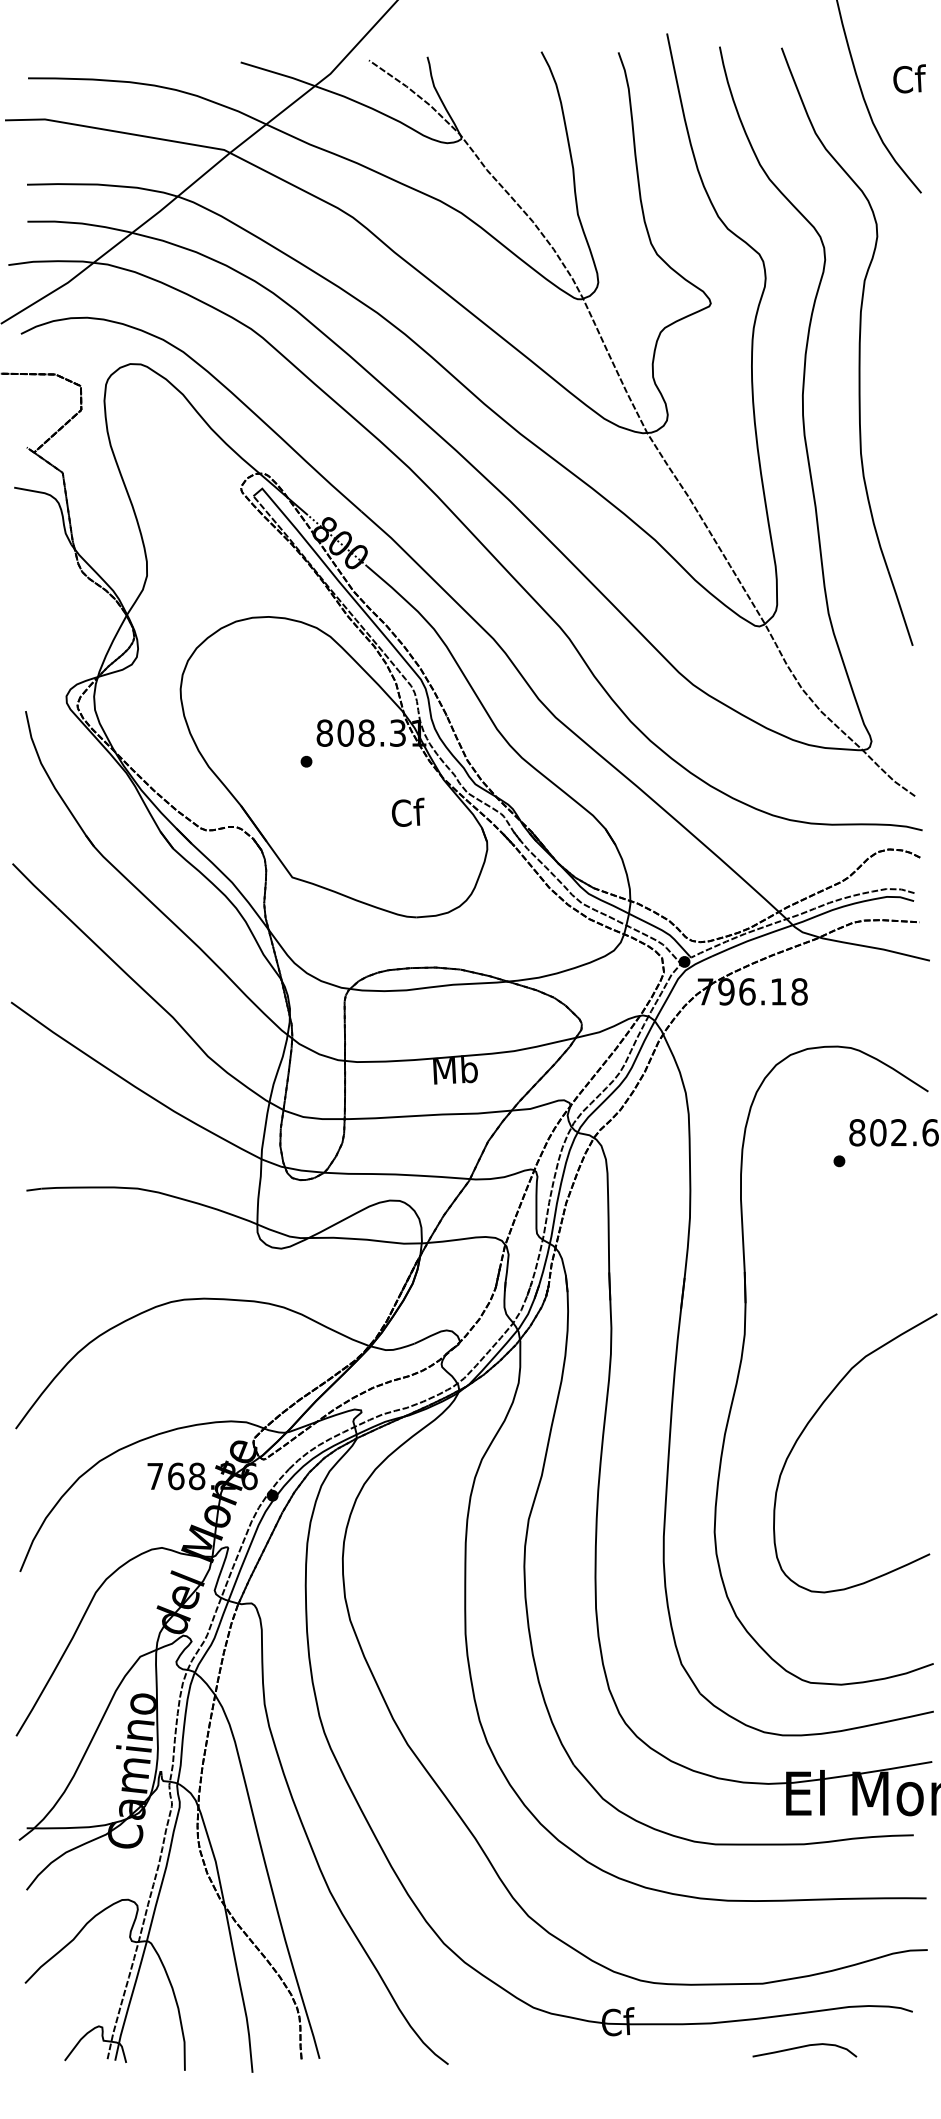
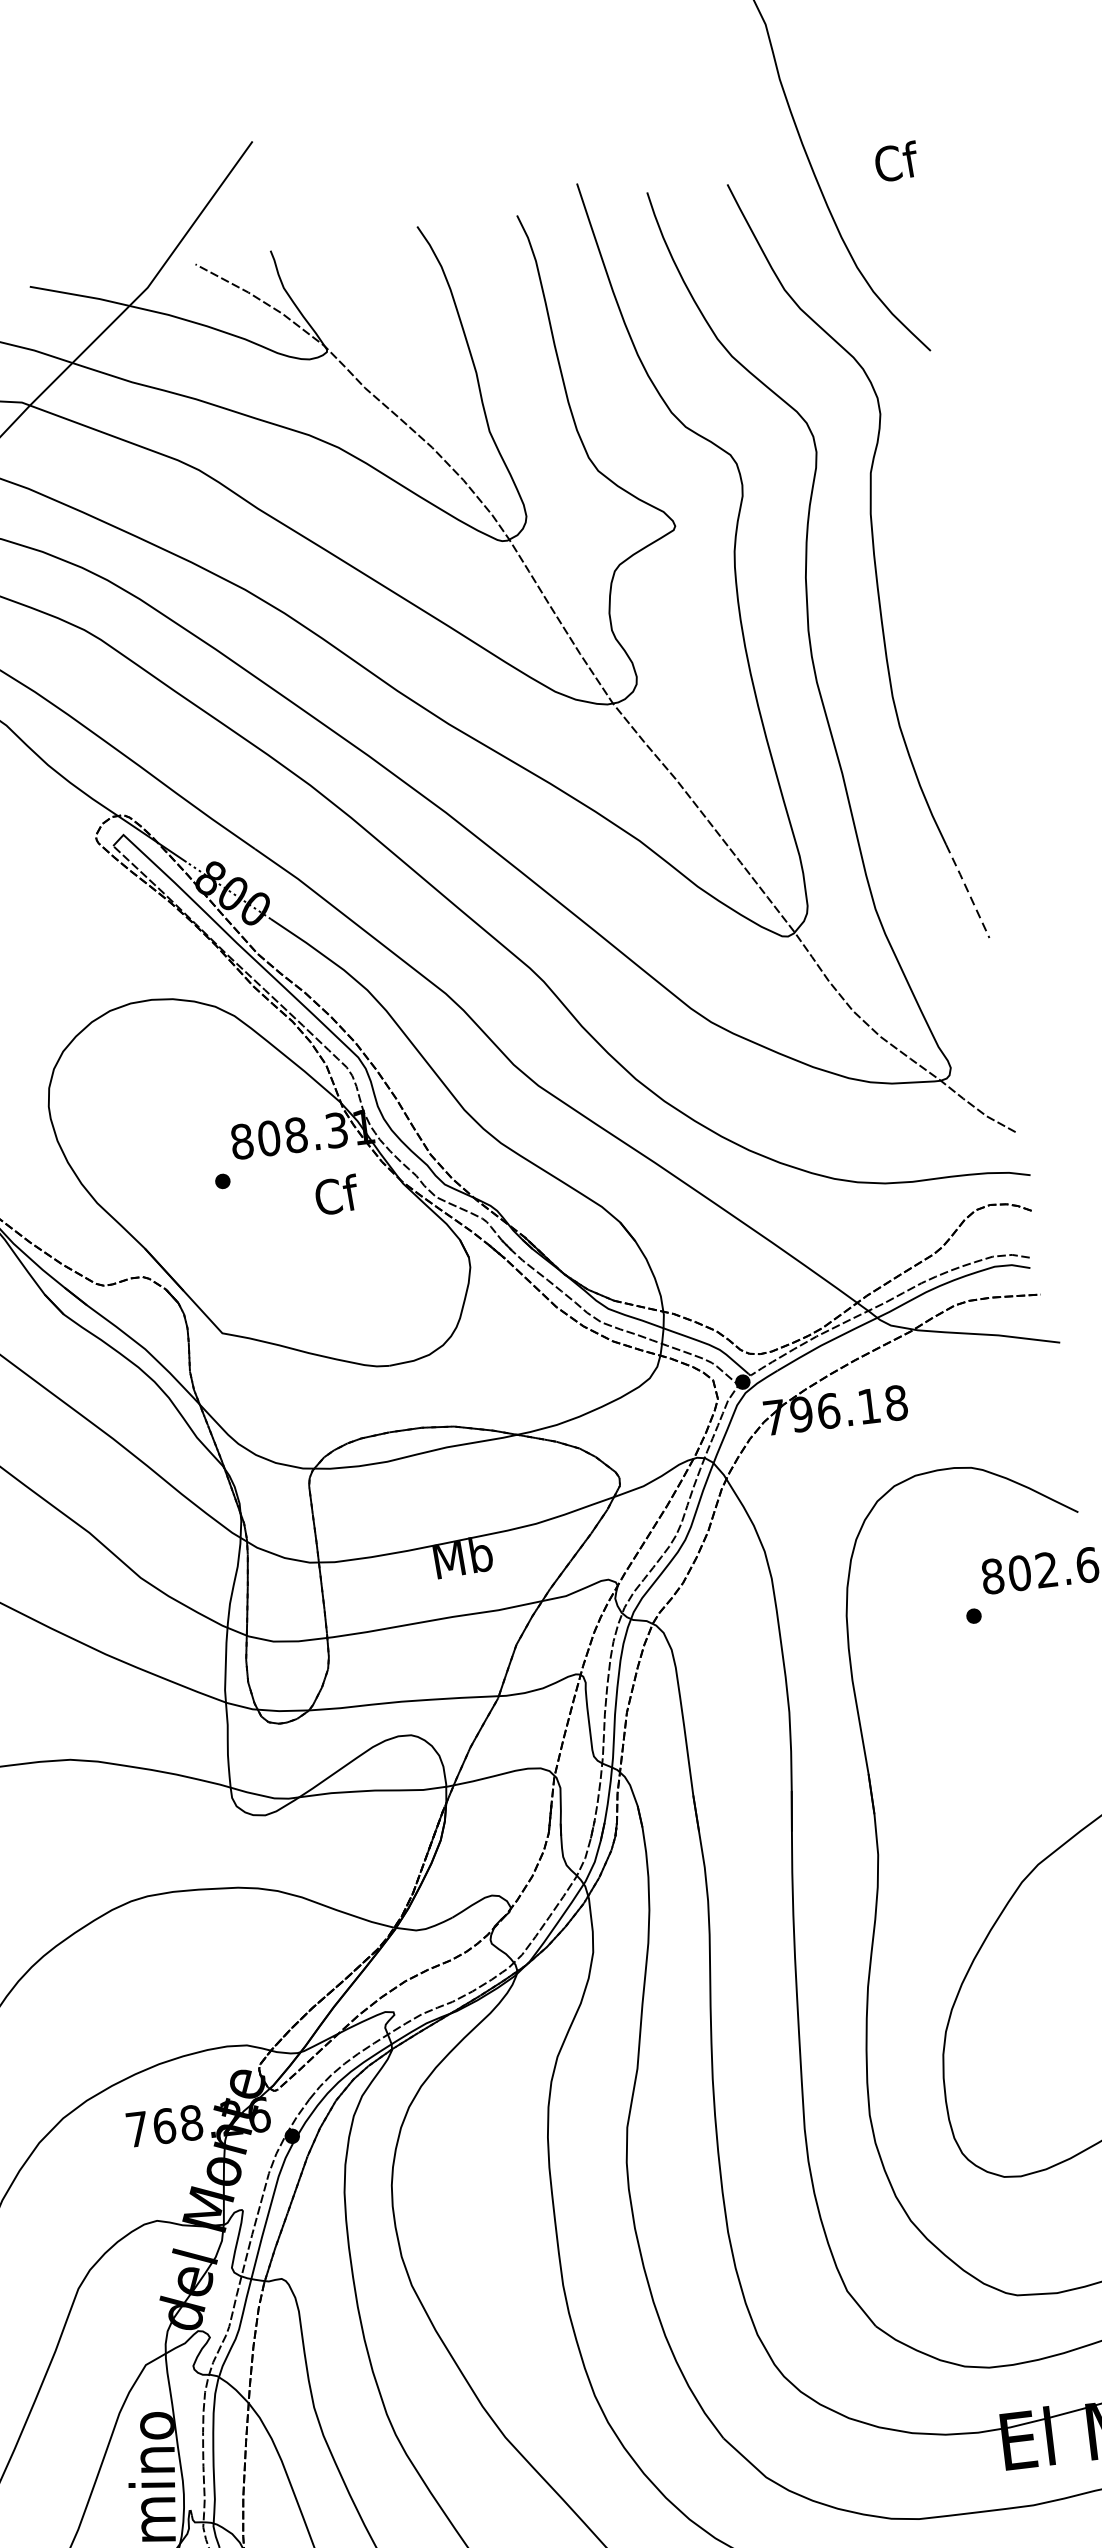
text: (909, 78) -> (896, 161), moved
line: (900, 608) -> (967, 891), solid -> dashed
text: (408, 811) -> (337, 1193), moved

